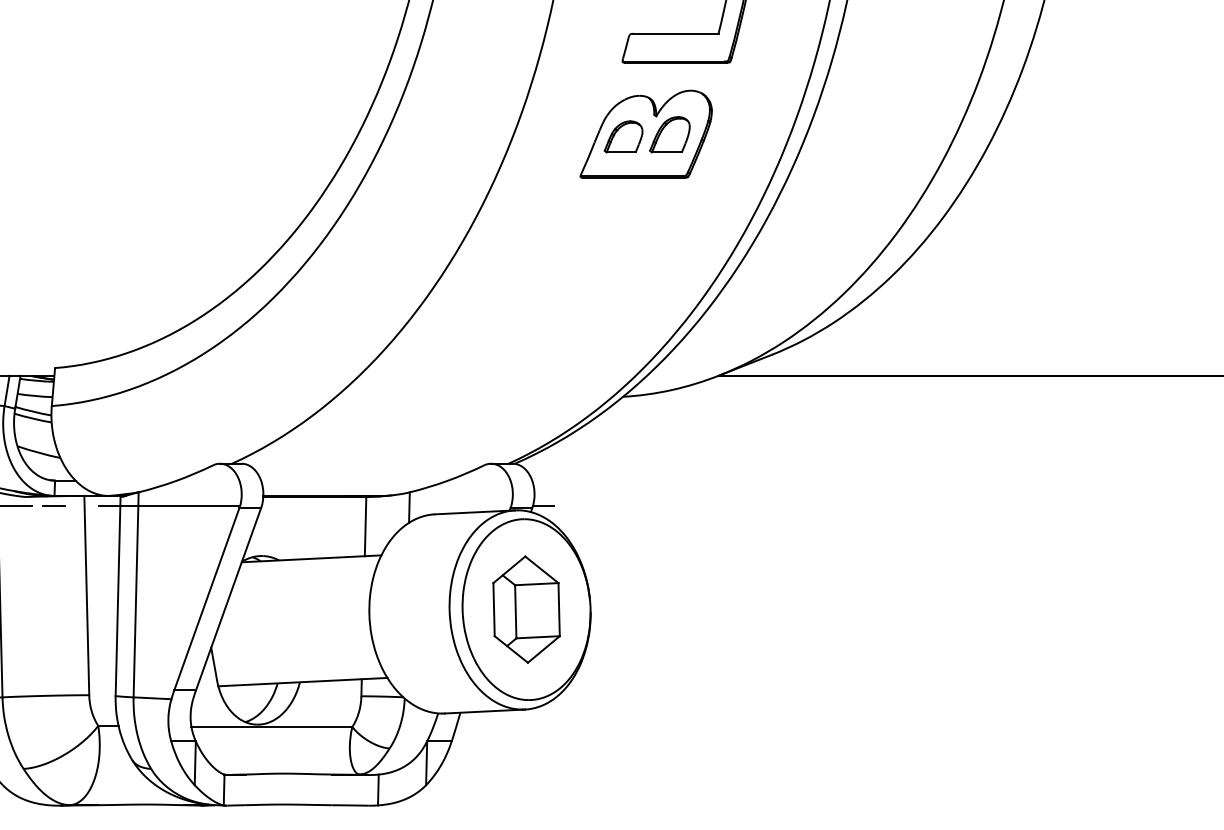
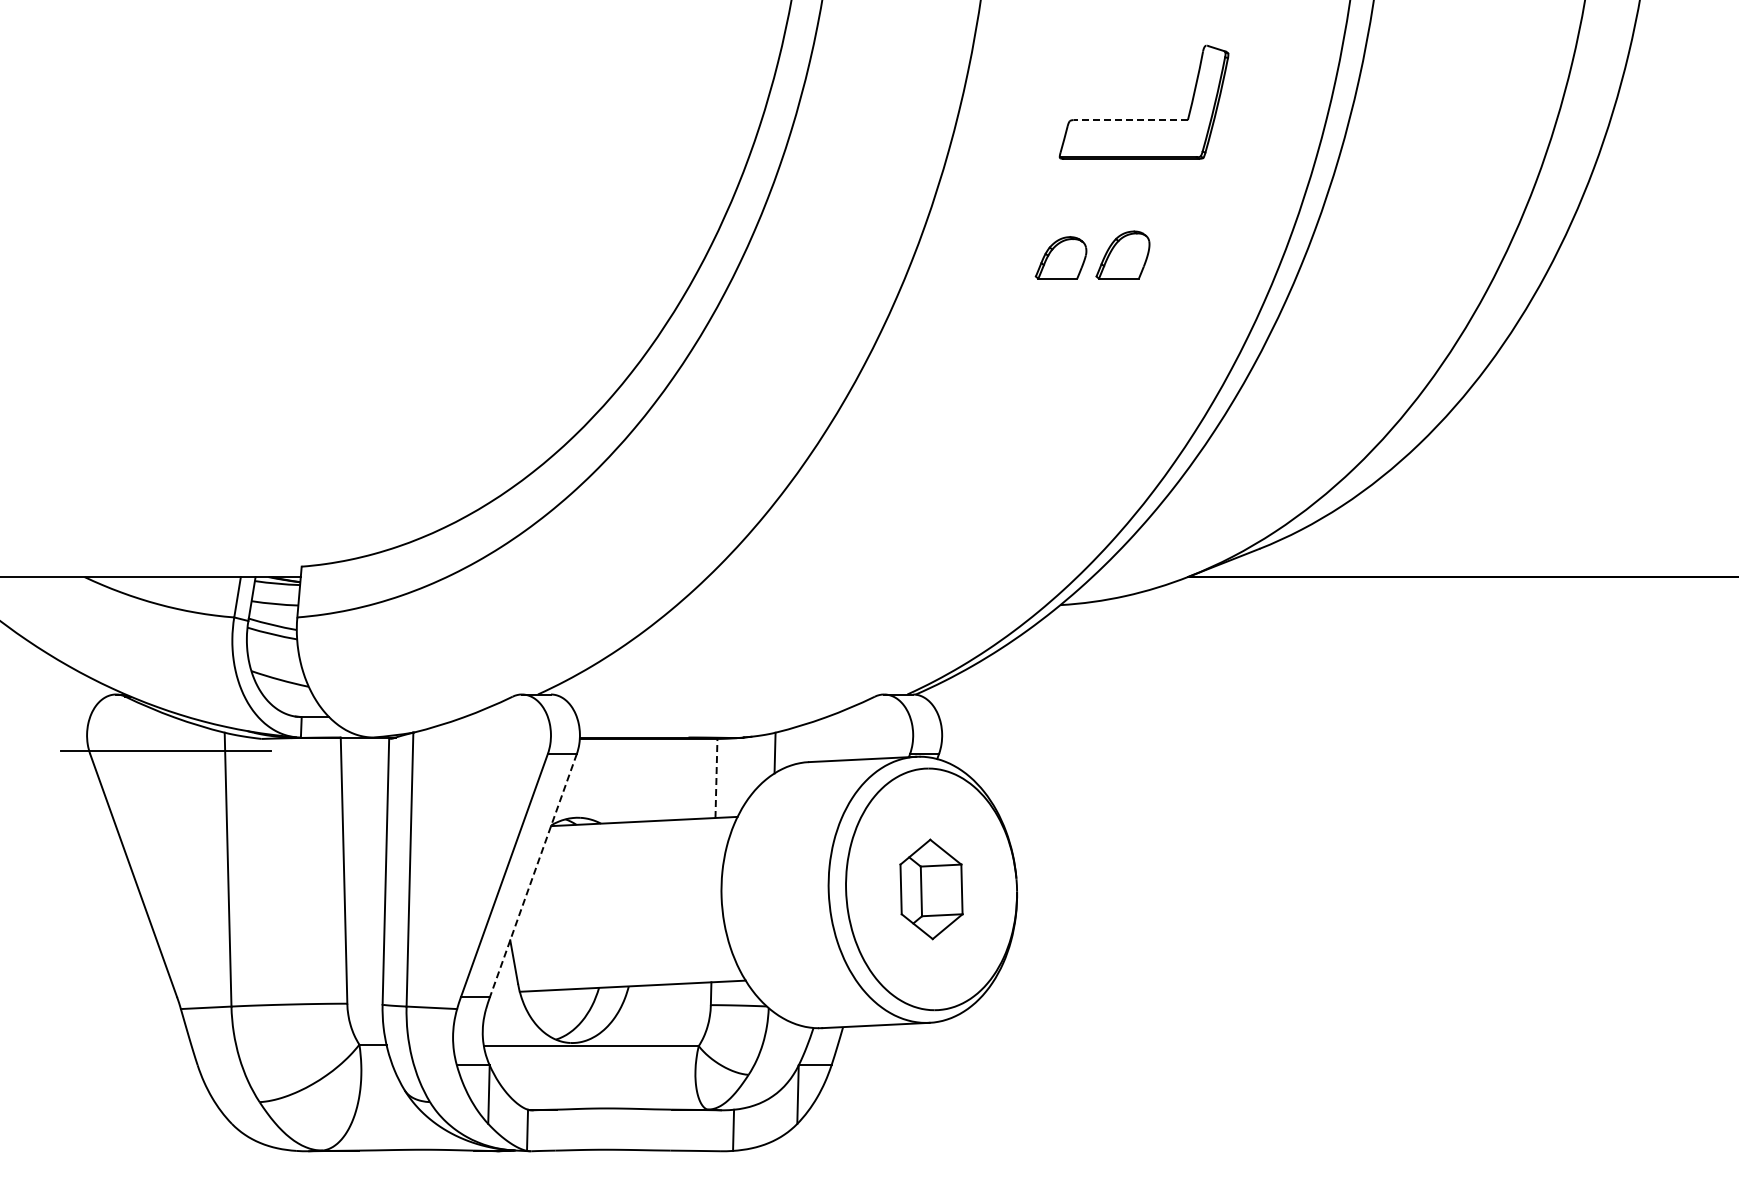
line: (675, 34) -> (1130, 120), solid -> dashed
part: (646, 134) -> (1091, 254), removed
line: (53, 506) -> (299, 751), removed
line: (169, 506) -> (454, 751), removed
line: (543, 506) -> (953, 751), removed
line: (365, 526) -> (716, 778), solid -> dashed
line: (228, 599) -> (533, 875), solid -> dashed
part: (526, 609) -> (931, 889), size x0.7

